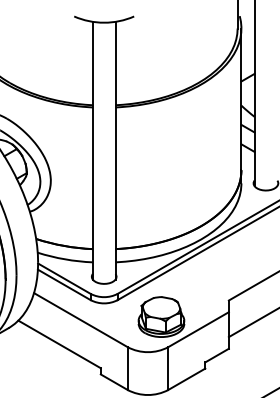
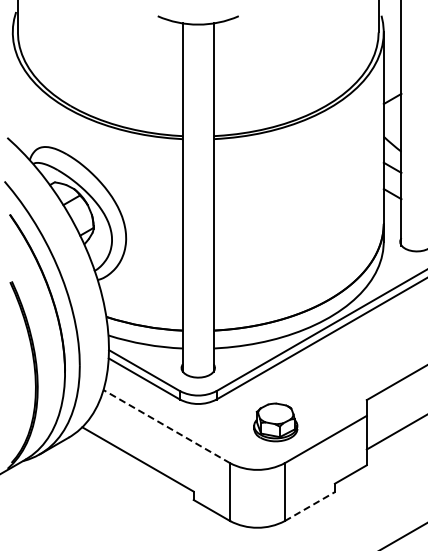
part: (161, 317) -> (275, 422), size x0.7
line: (80, 320) -> (166, 426), solid -> dashed
line: (186, 379) -> (309, 506), solid -> dashed

